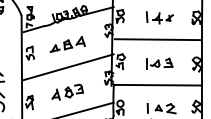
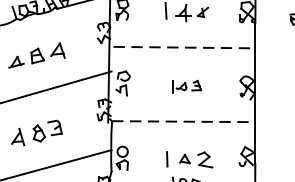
line: (158, 39) -> (184, 47), solid -> dashed
part: (159, 63) -> (186, 86), size x0.7
line: (158, 85) -> (184, 122), solid -> dashed

